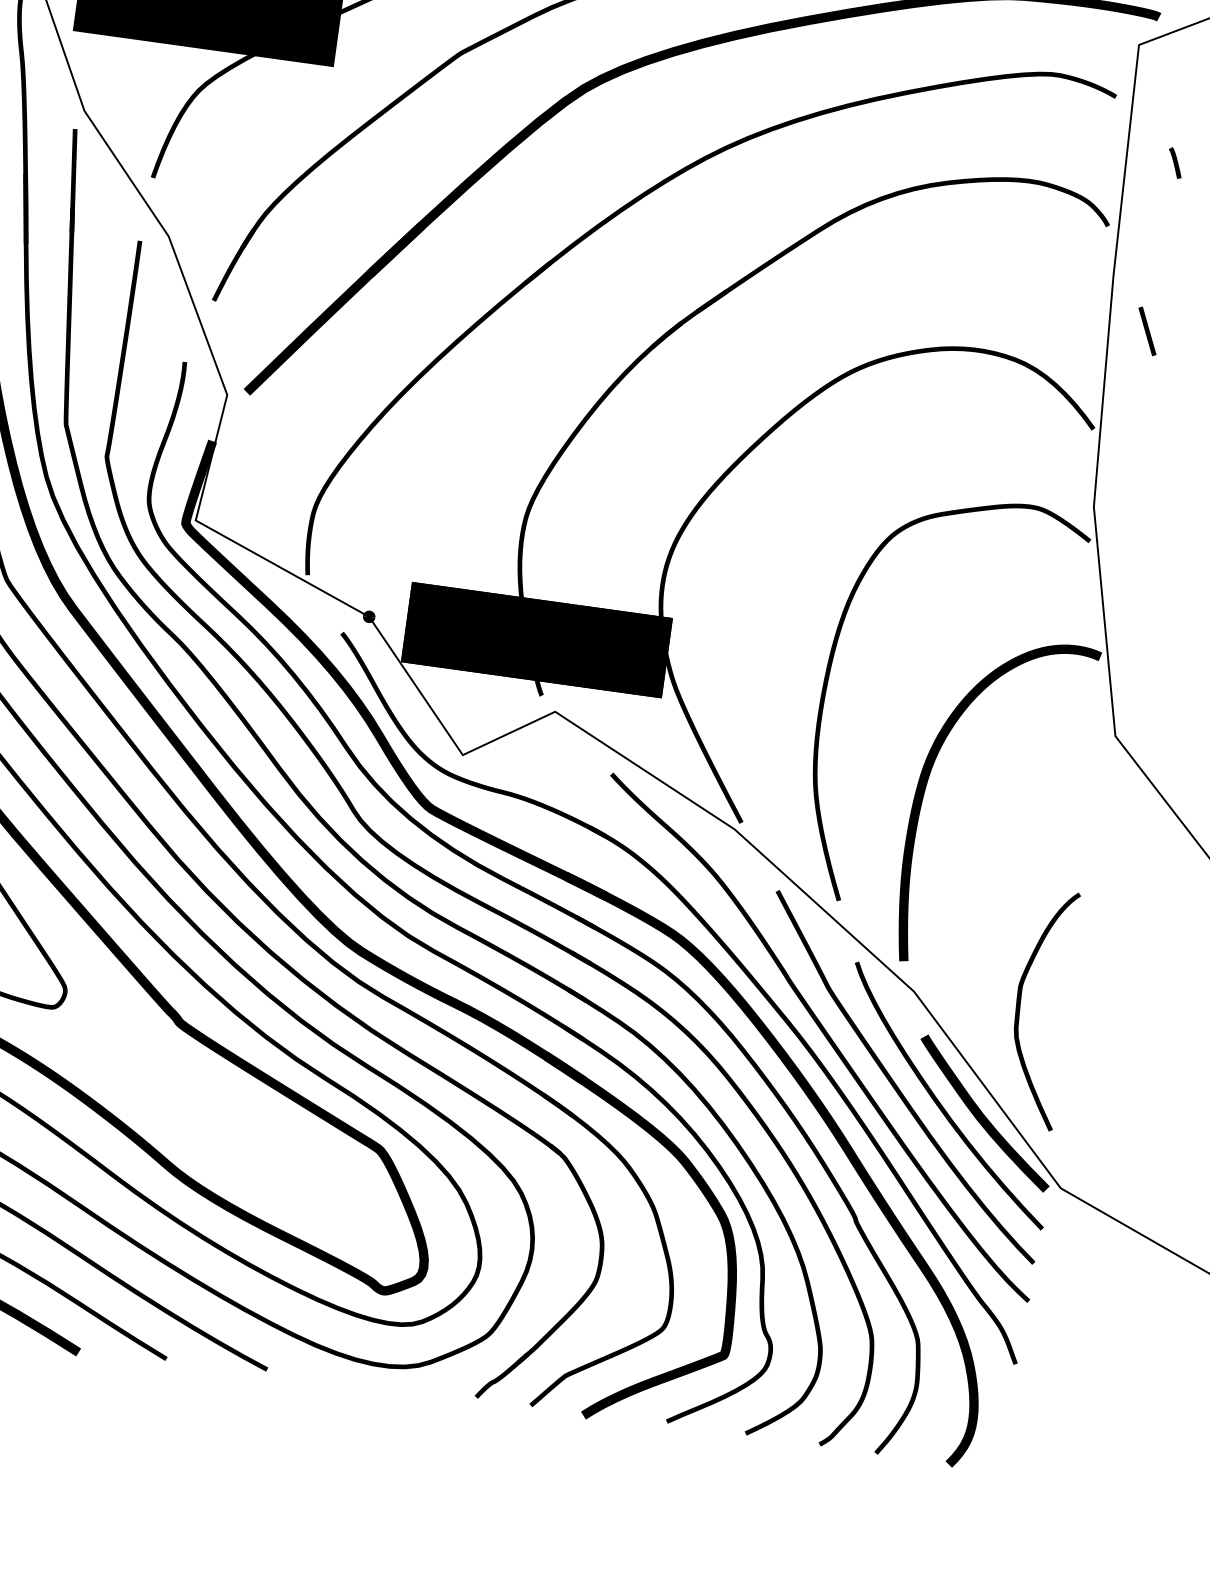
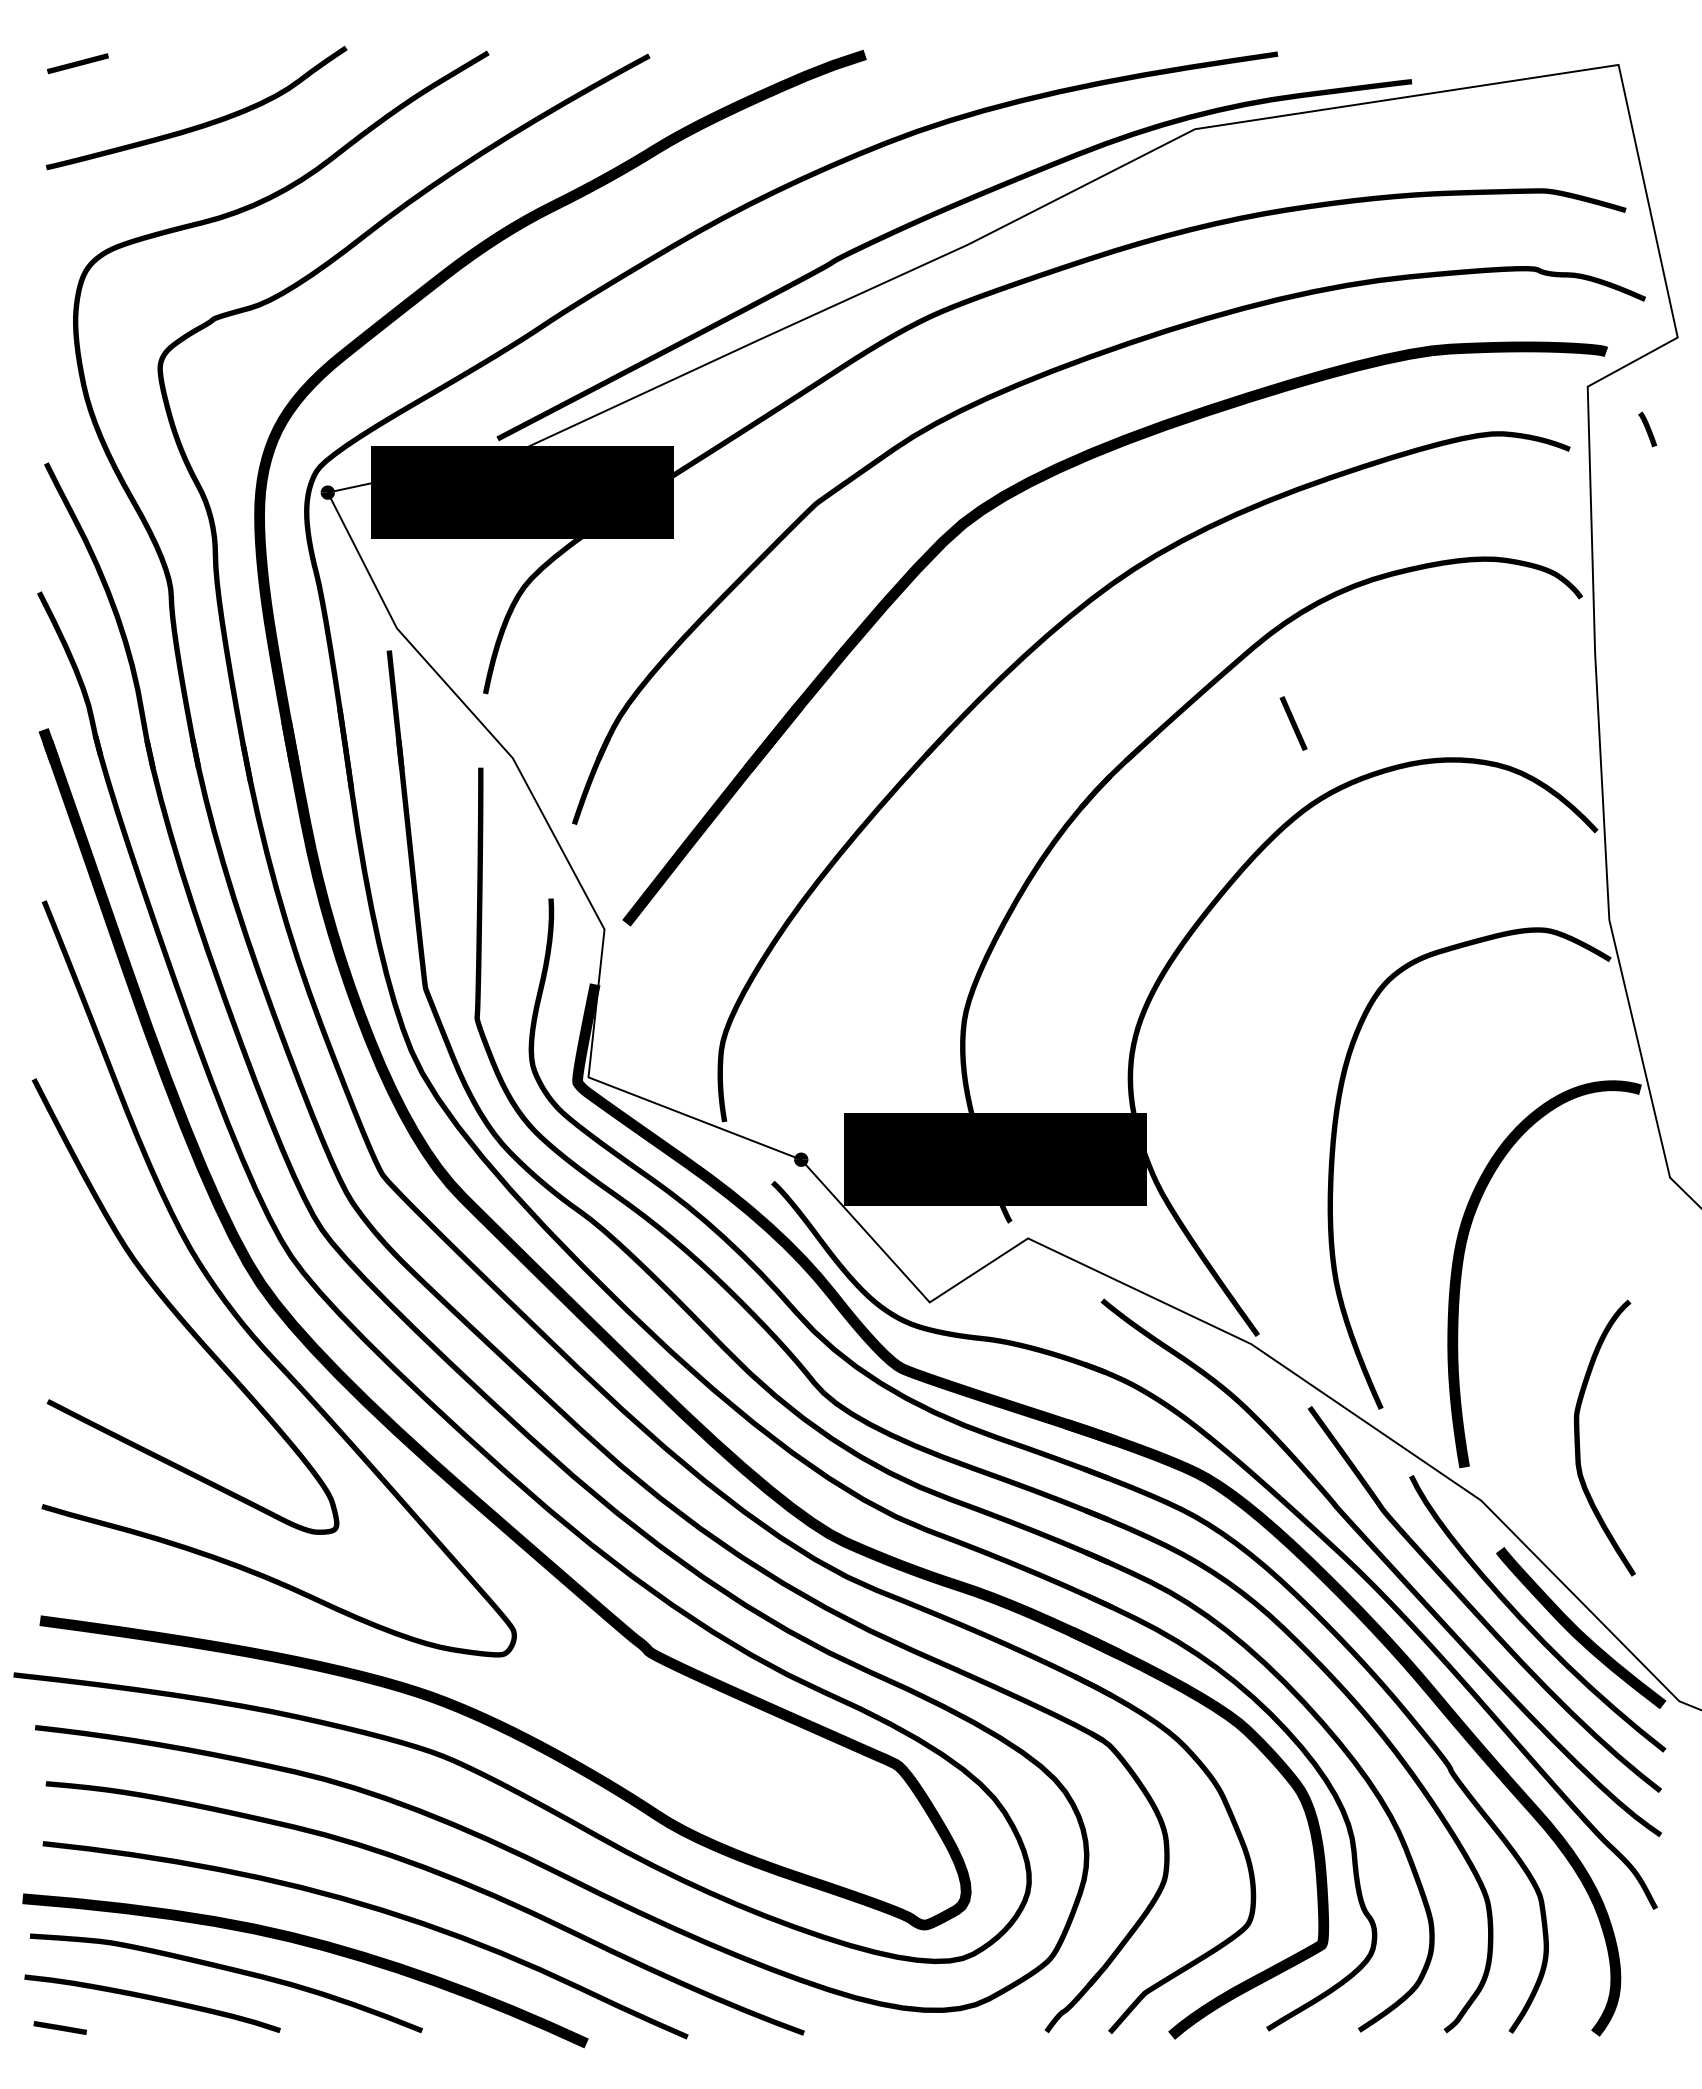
curve: (1175, 163) -> (1647, 429), moved
line: (1147, 331) -> (1293, 723), moved
curve: (1020, 1005) -> (1579, 1437), moved

